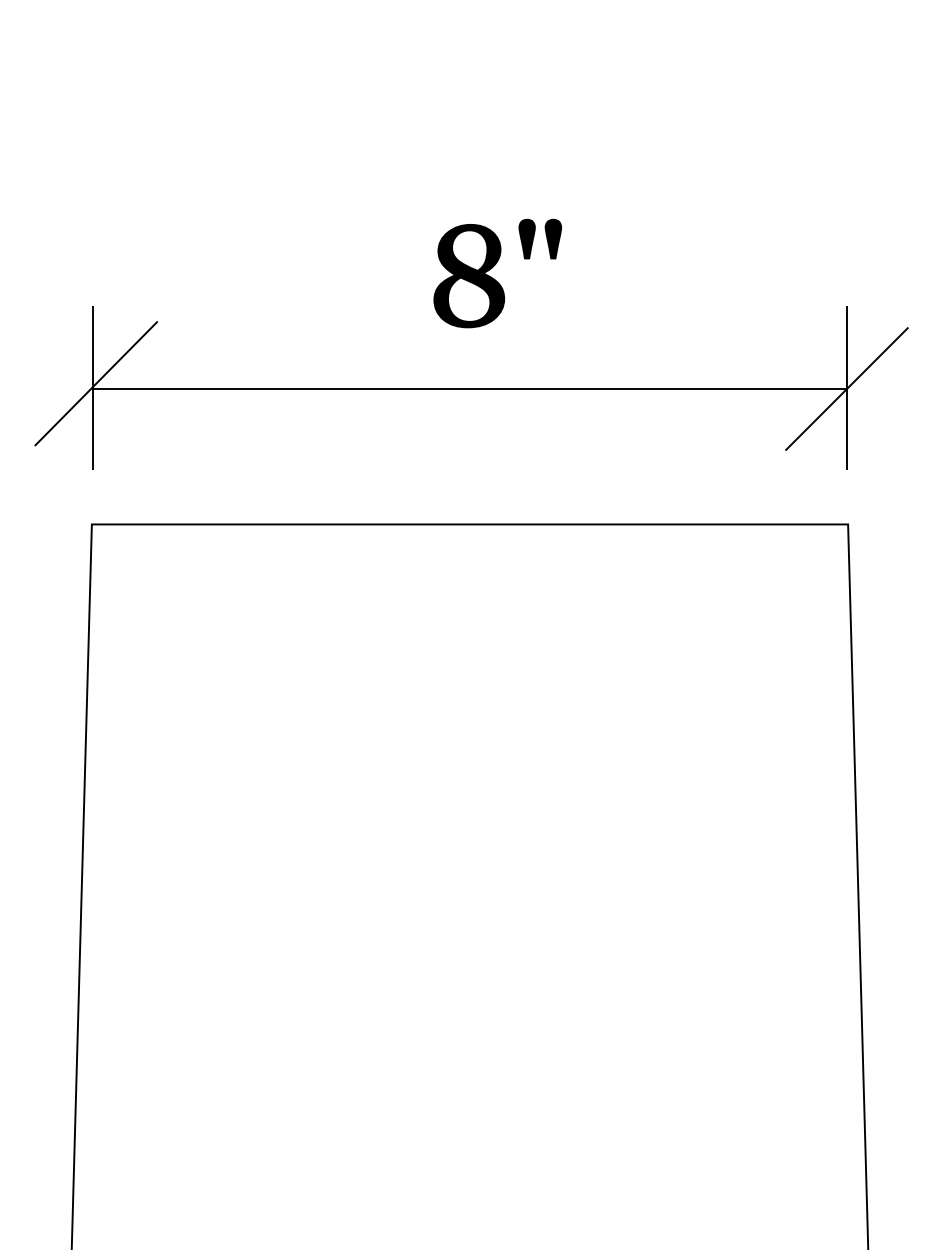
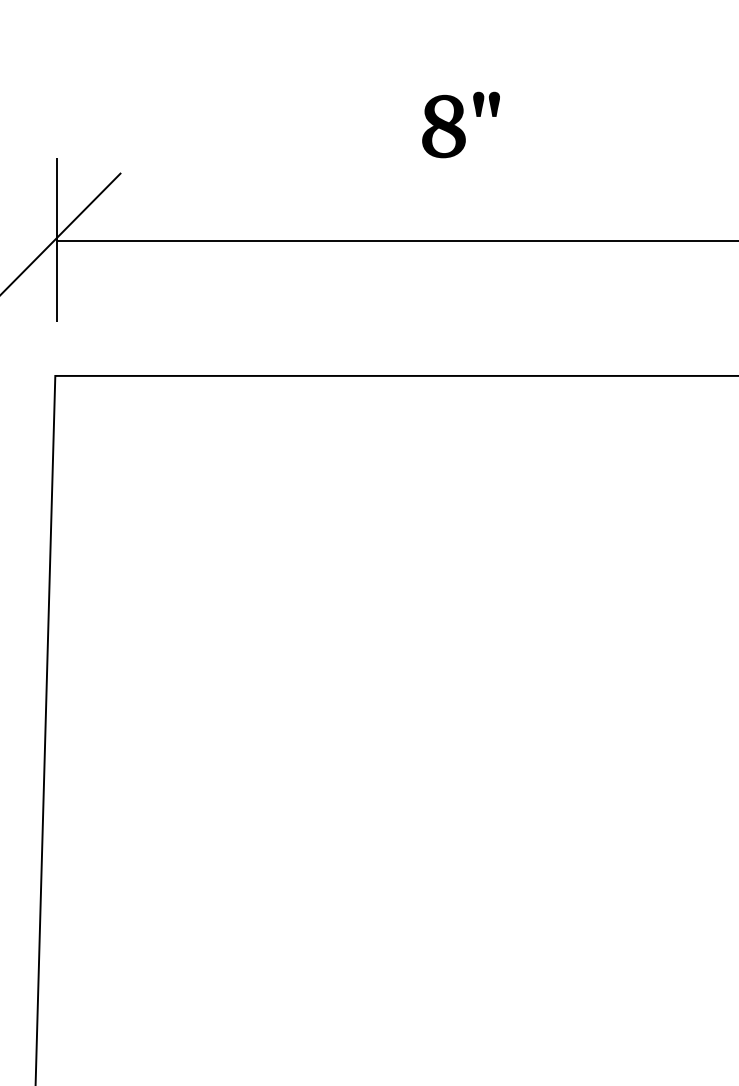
part: (497, 273) -> (460, 125), size x0.6

